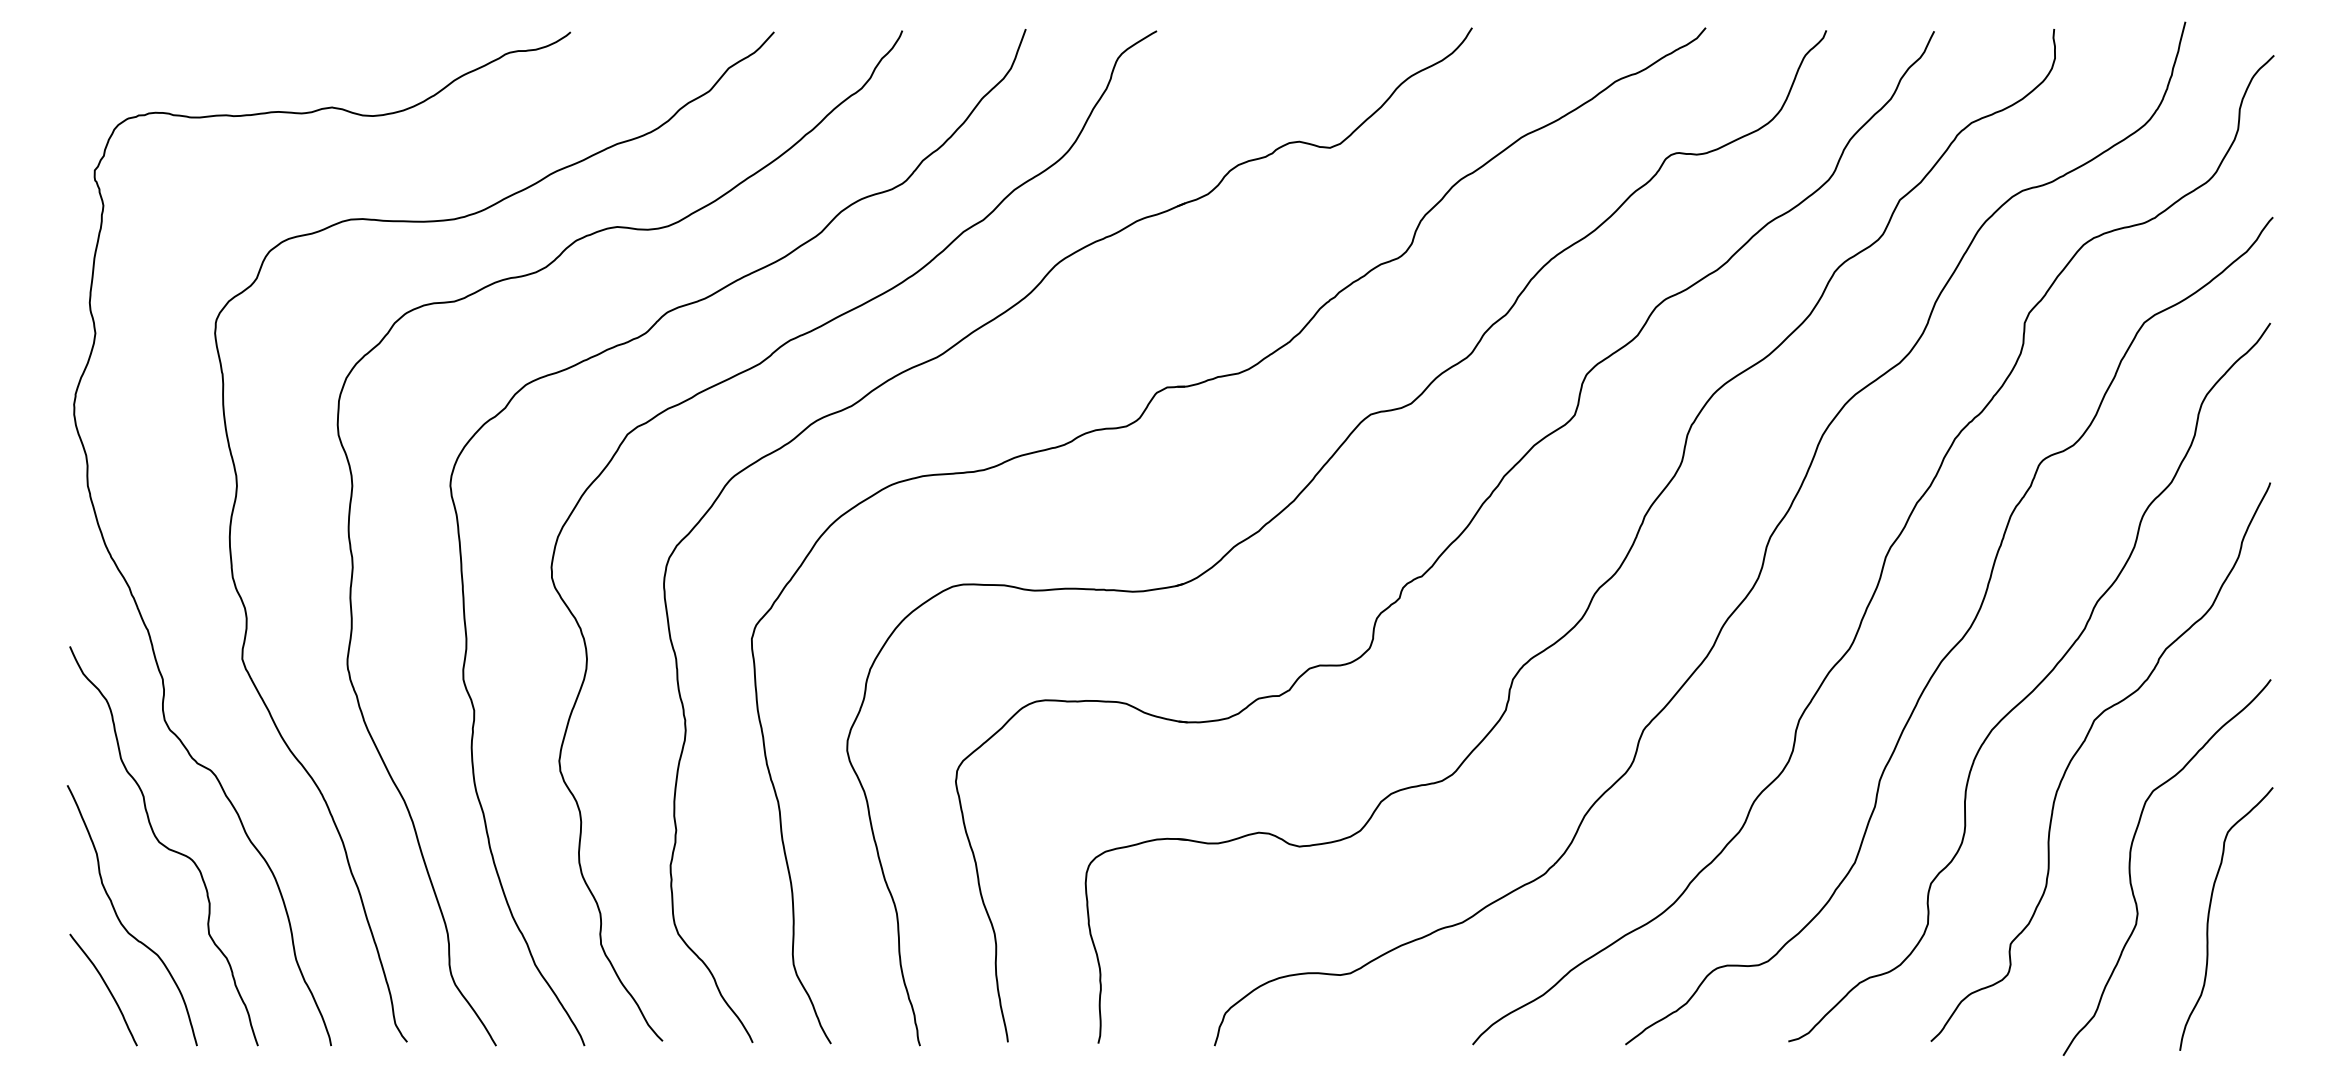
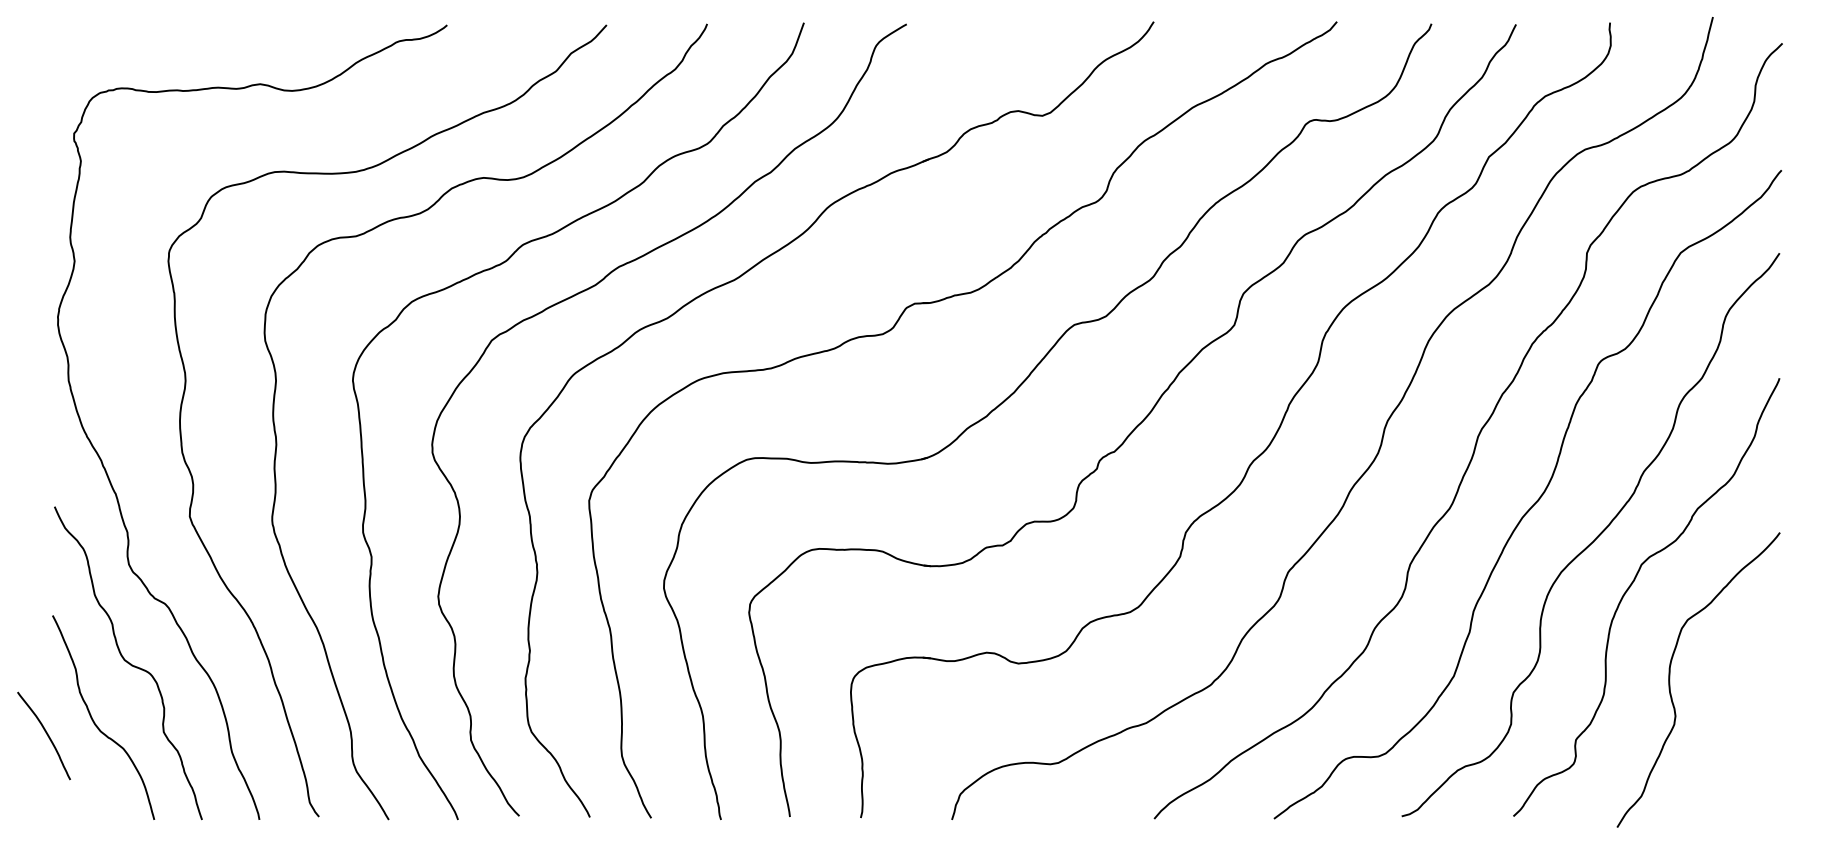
curve: (2210, 914) -> (1732, 716), removed
curve: (105, 986) -> (45, 733), moved

